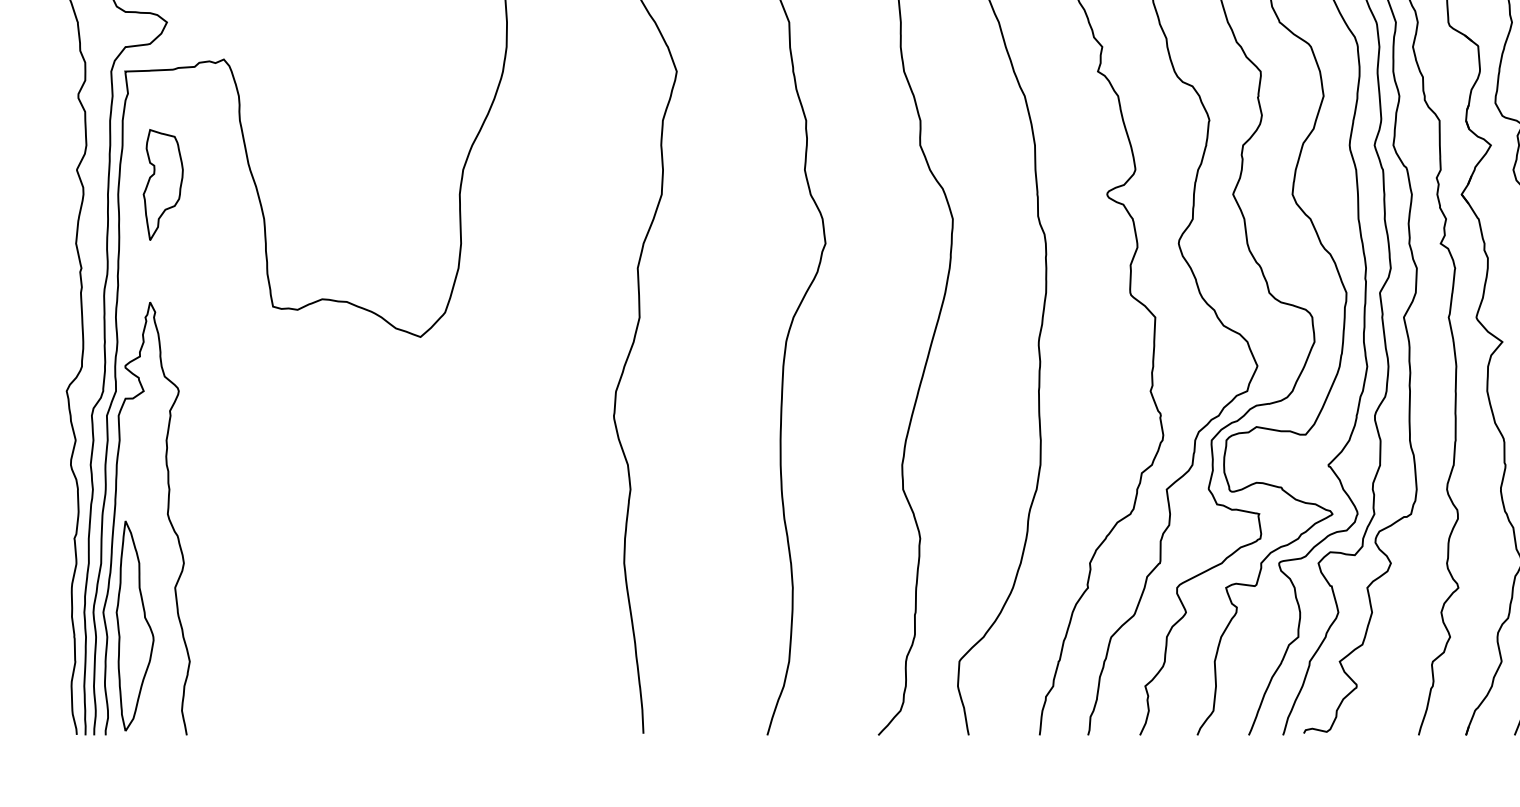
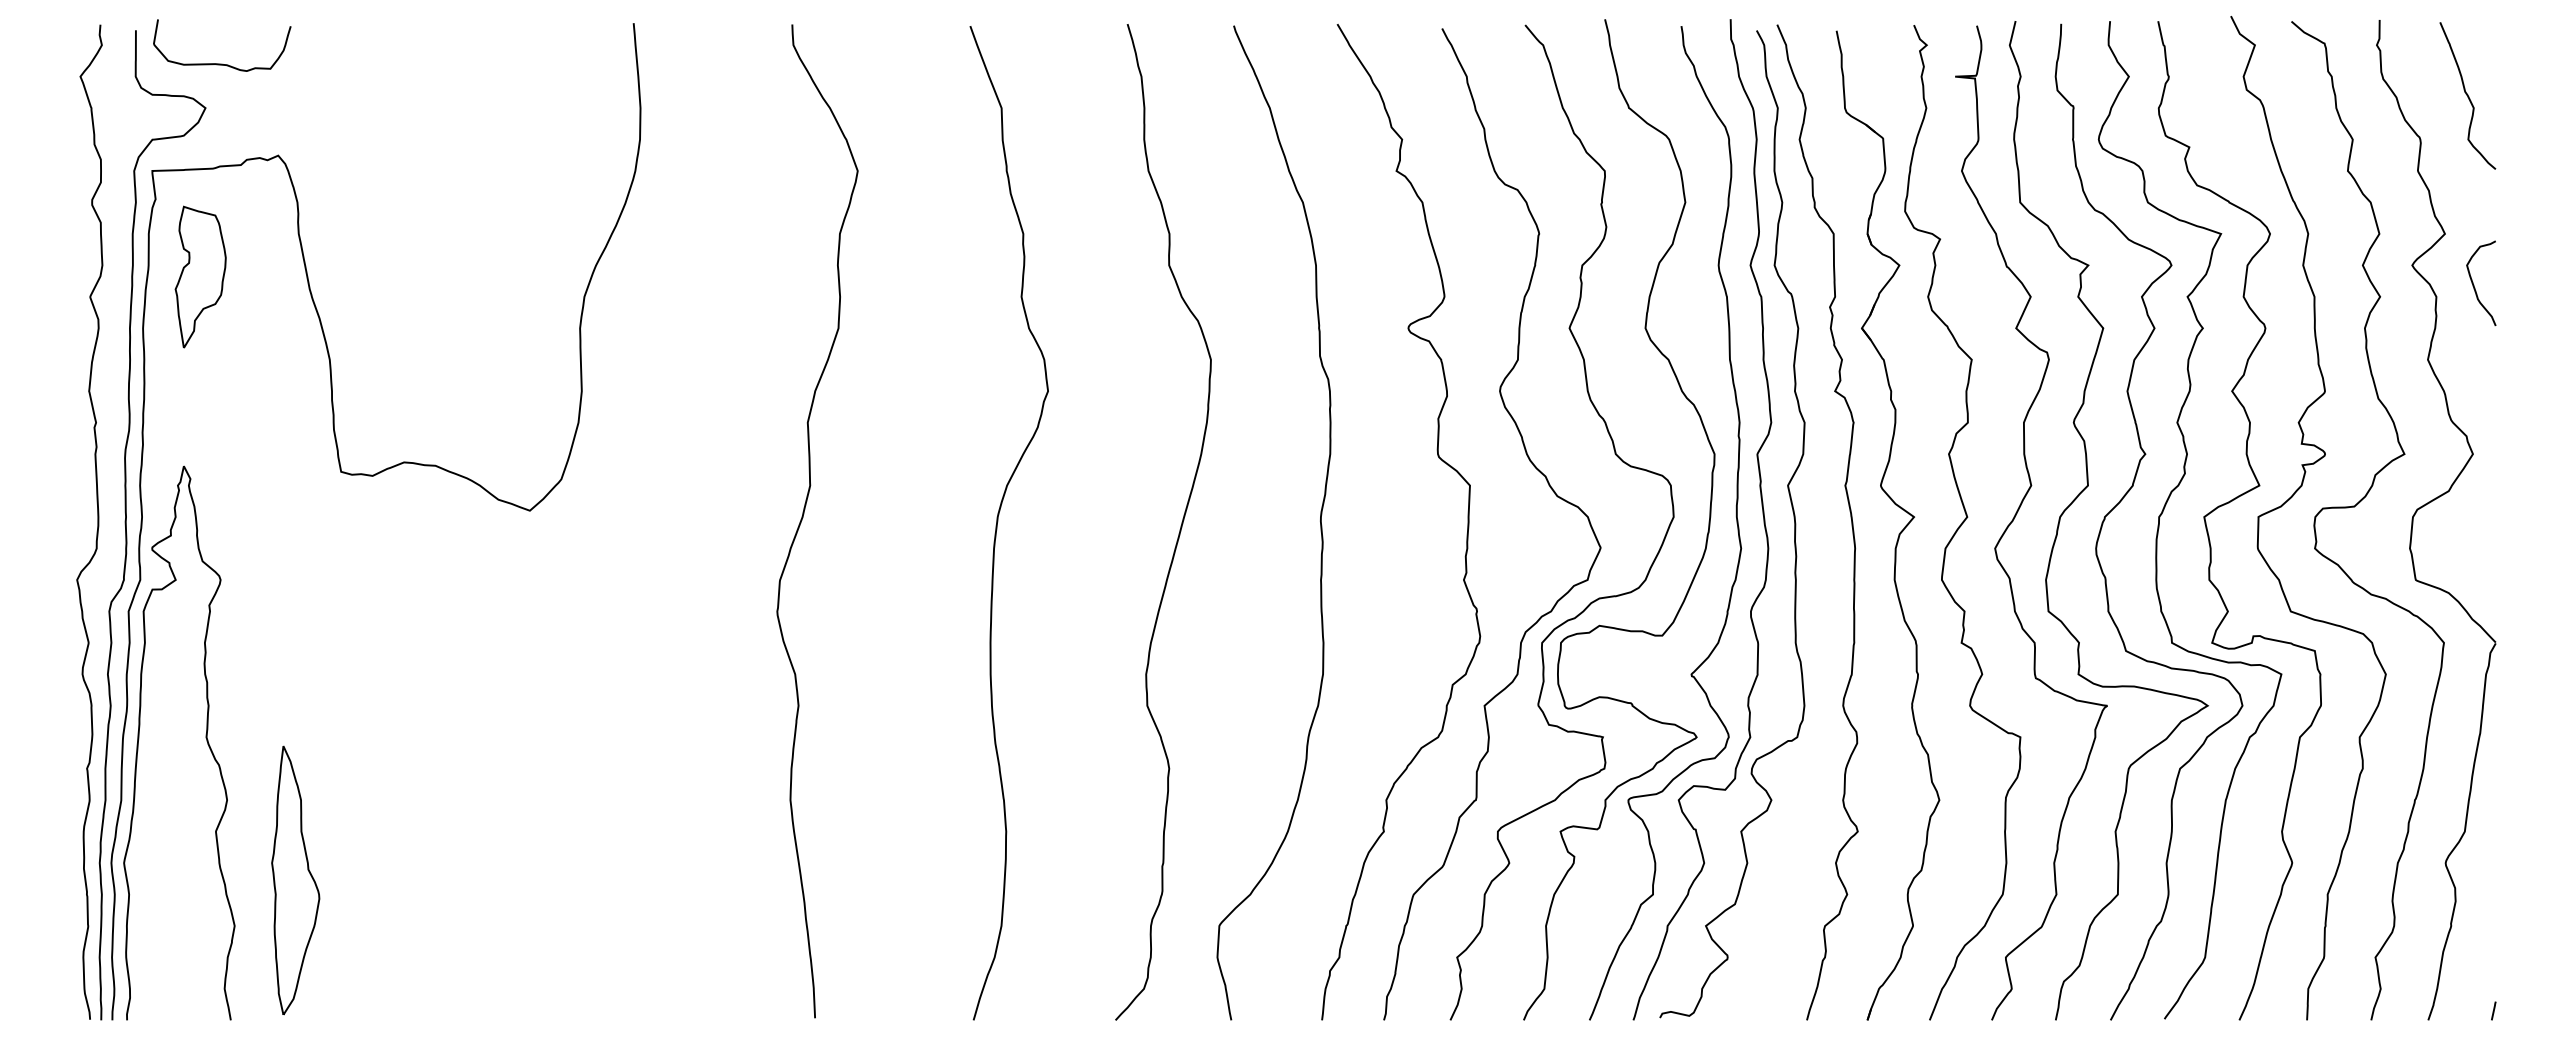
part: (163, 184) -> (200, 276), moved
part: (134, 626) -> (295, 880), moved

